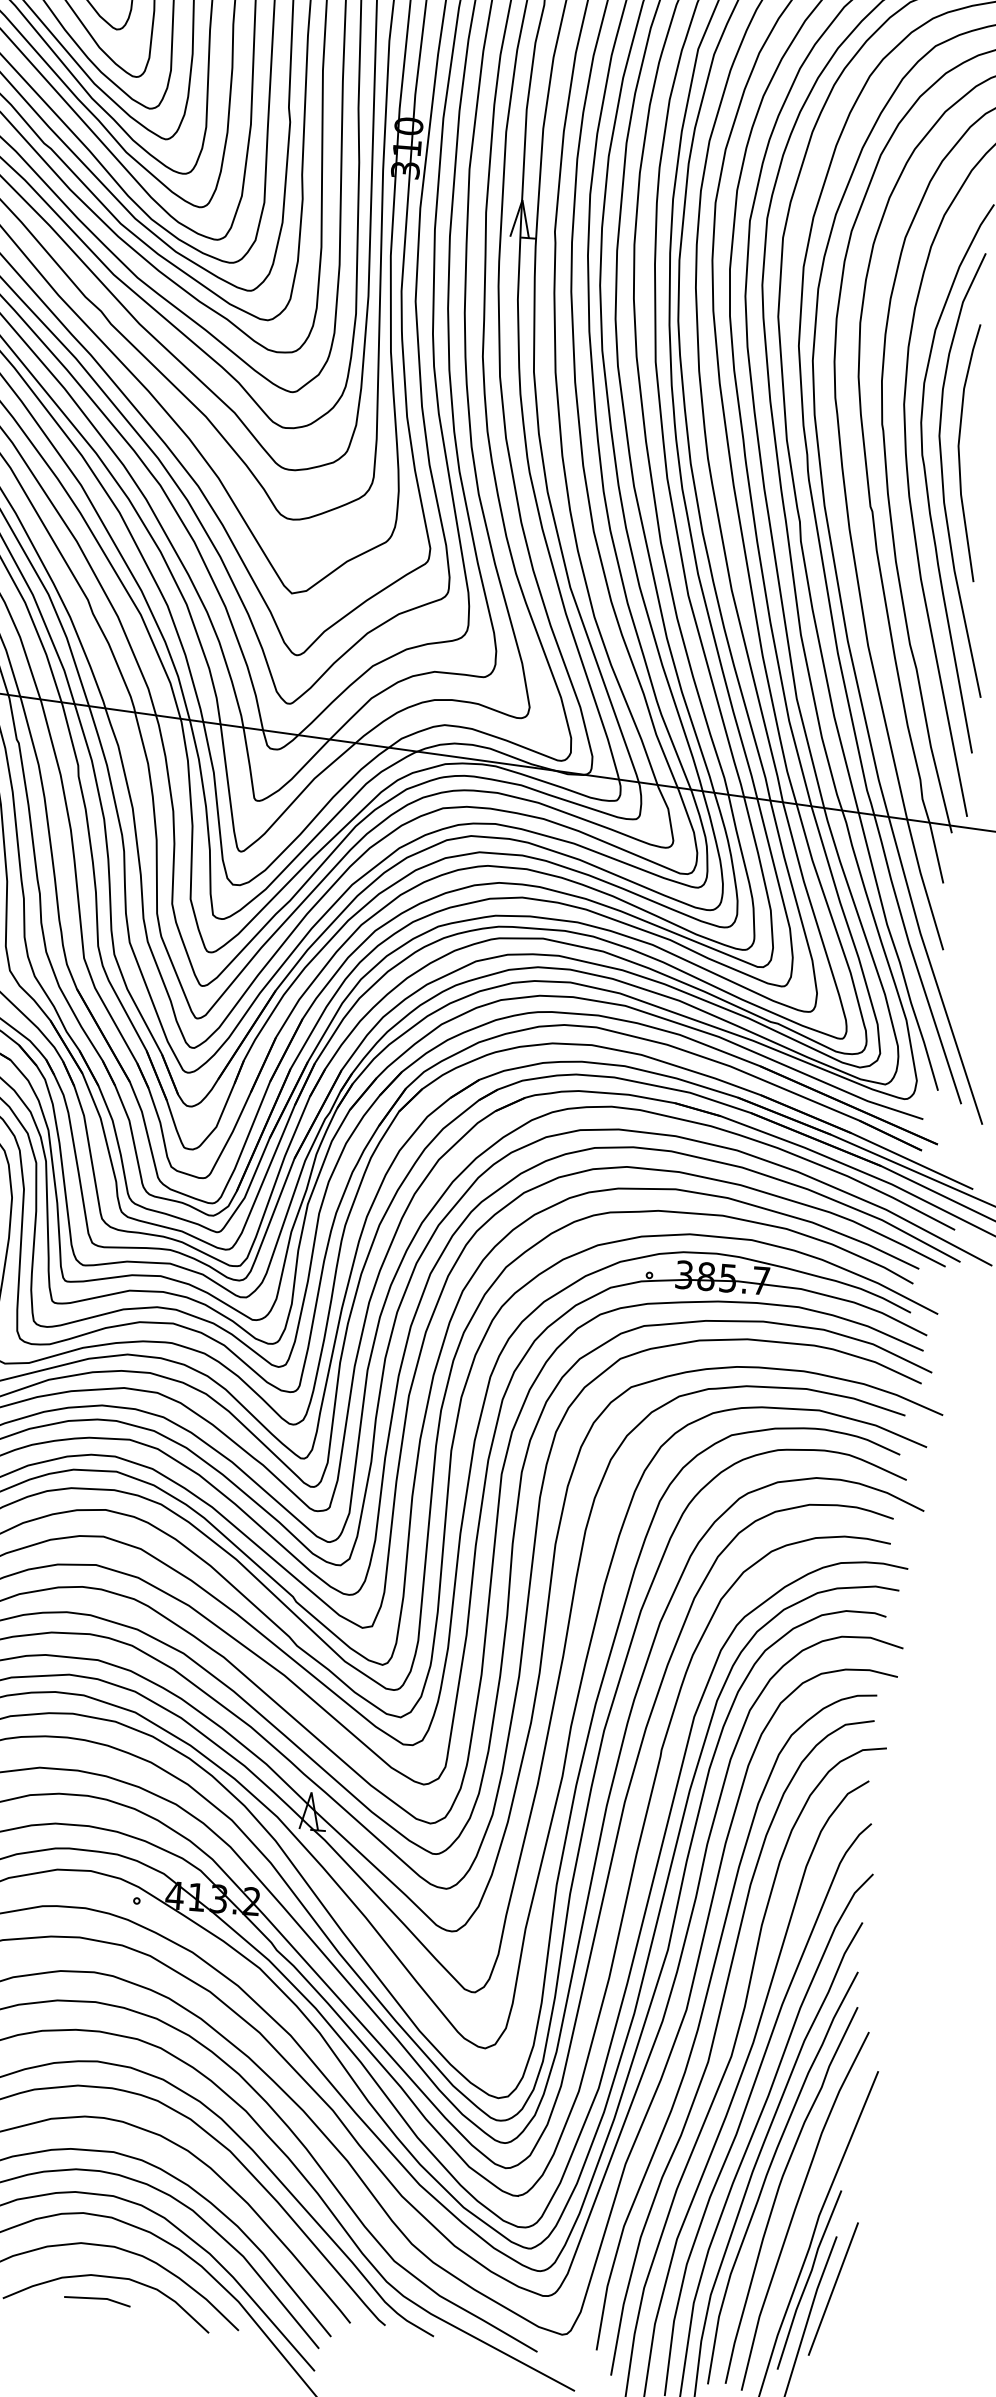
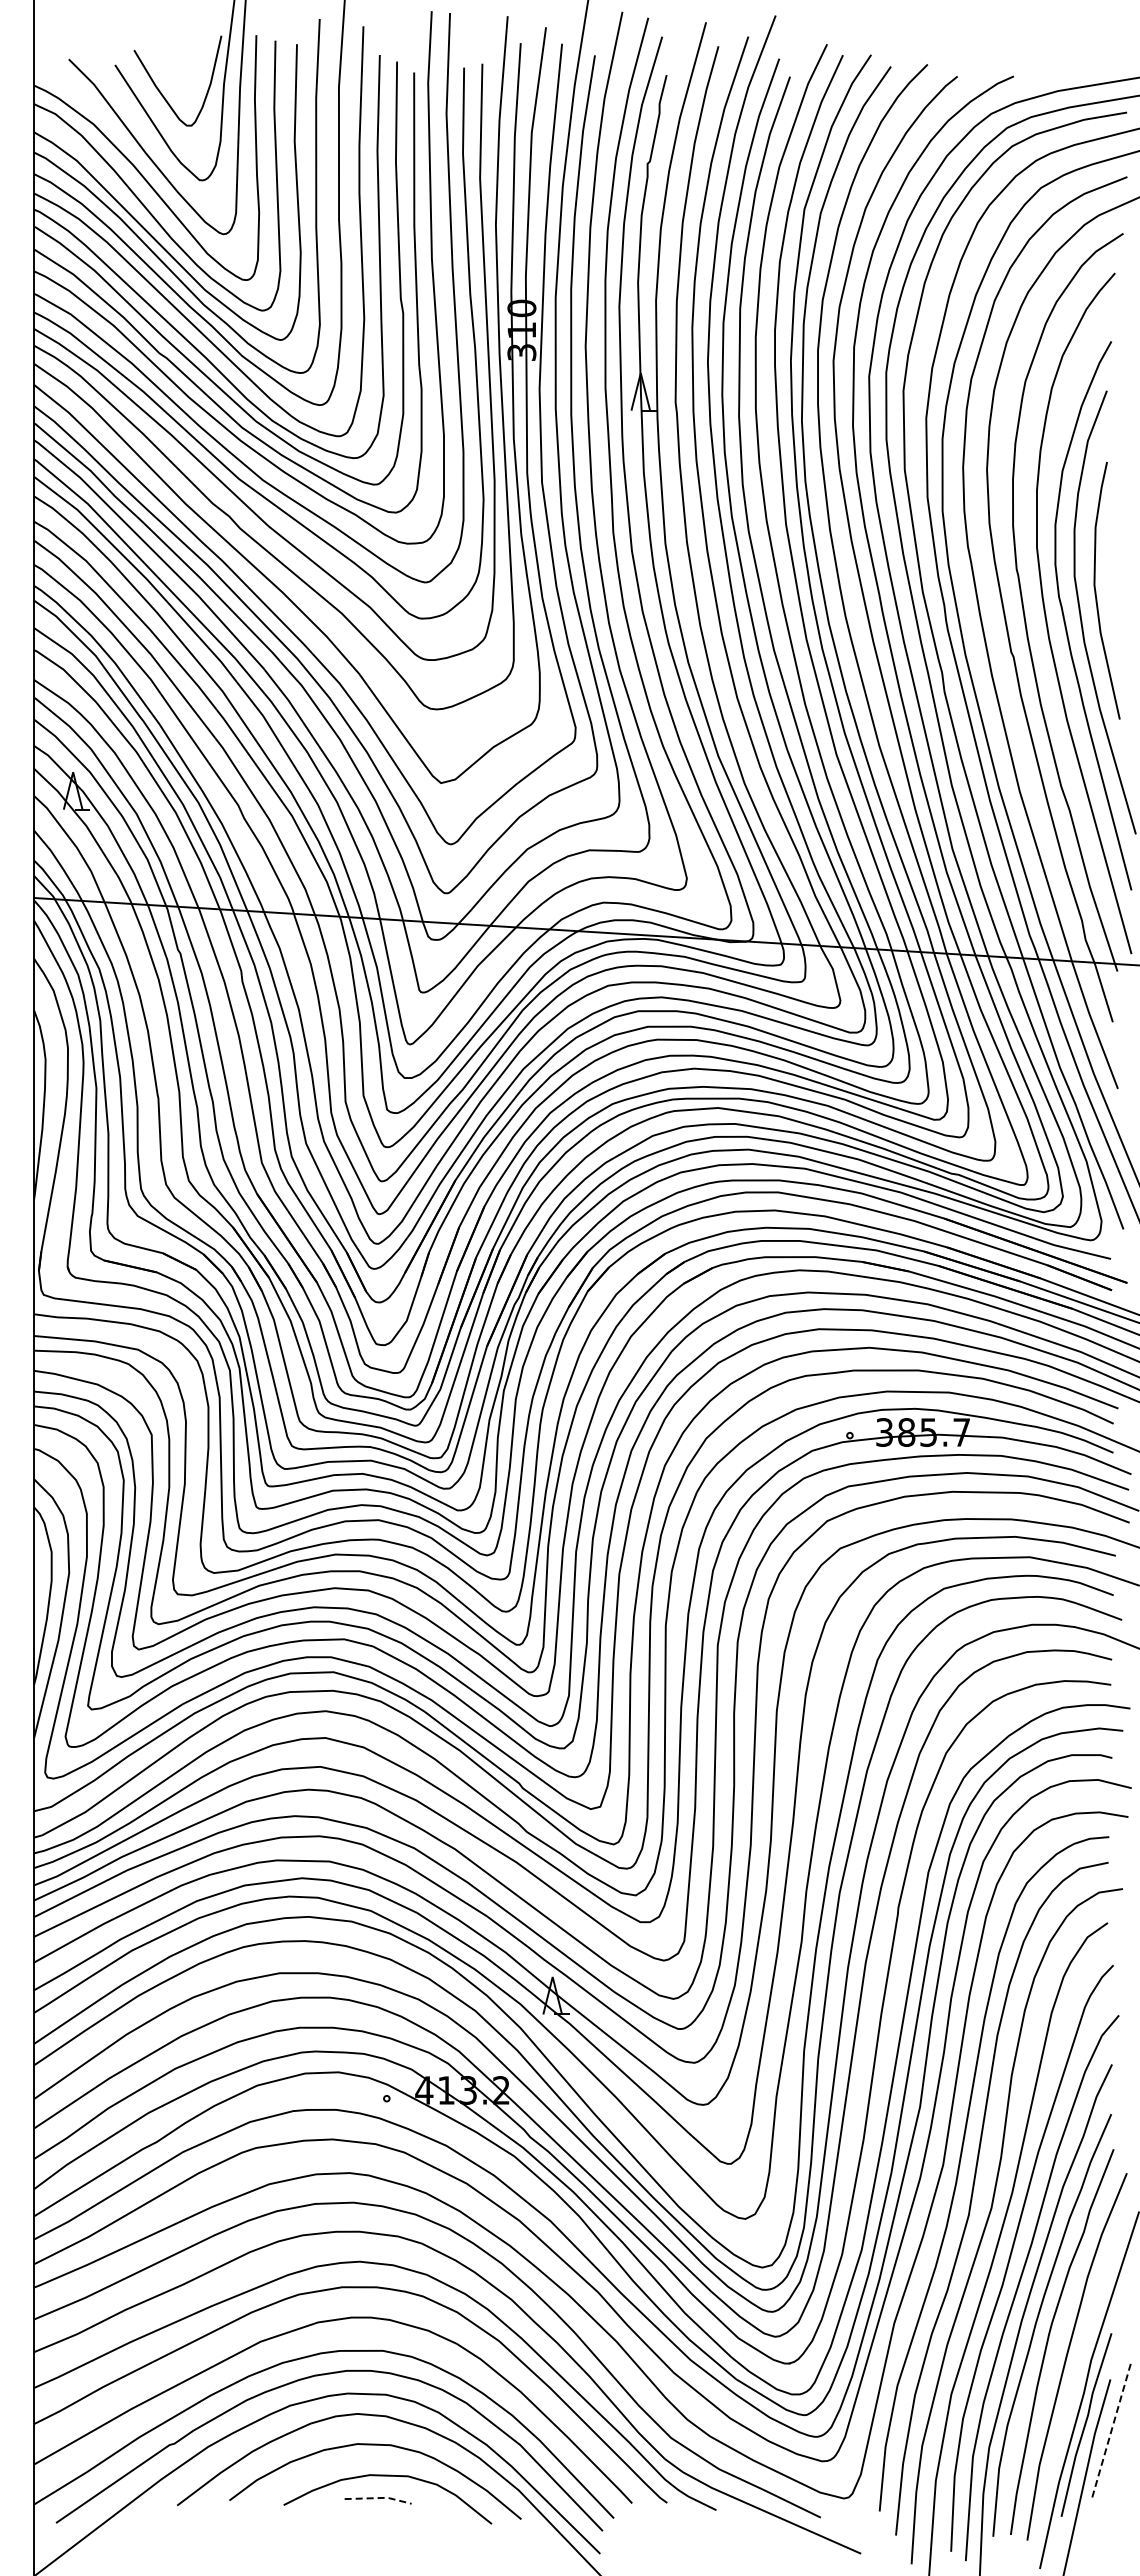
line: (832, 2289) -> (1110, 2432), solid -> dashed
line: (97, 2298) -> (378, 2498), solid -> dashed

